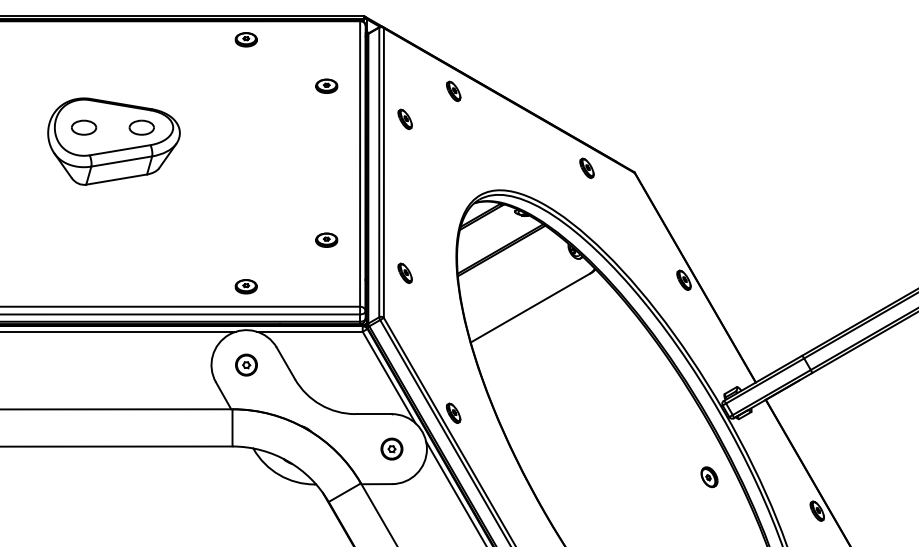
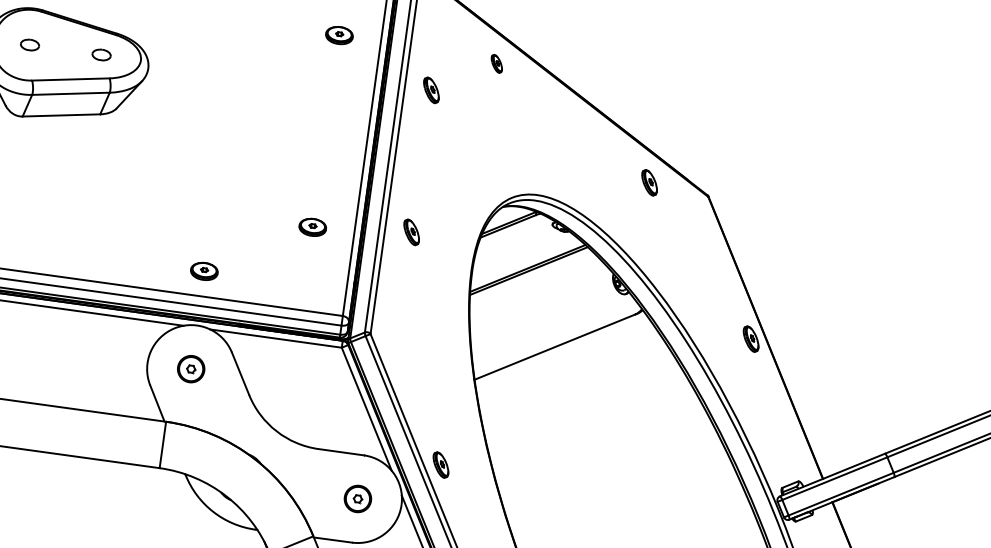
part: (453, 91) -> (496, 63), size x0.7
part: (84, 127) -> (30, 44), size x0.6
part: (141, 127) -> (101, 54), size x0.6
part: (404, 272) -> (411, 231), moved

